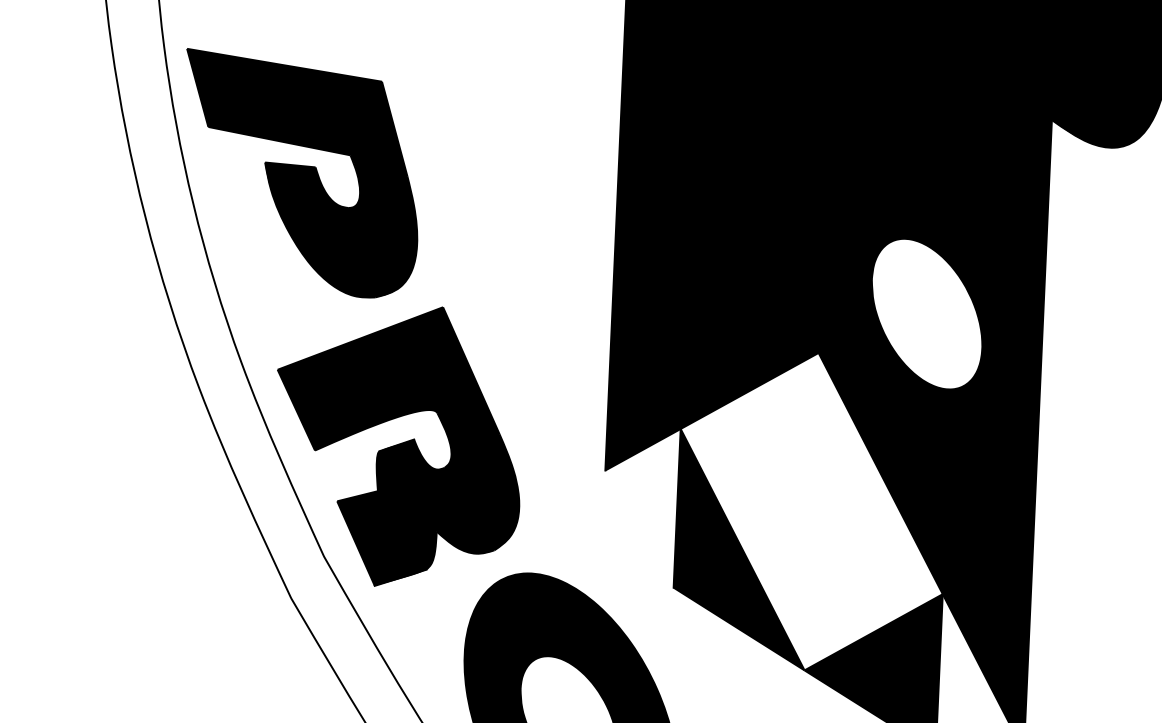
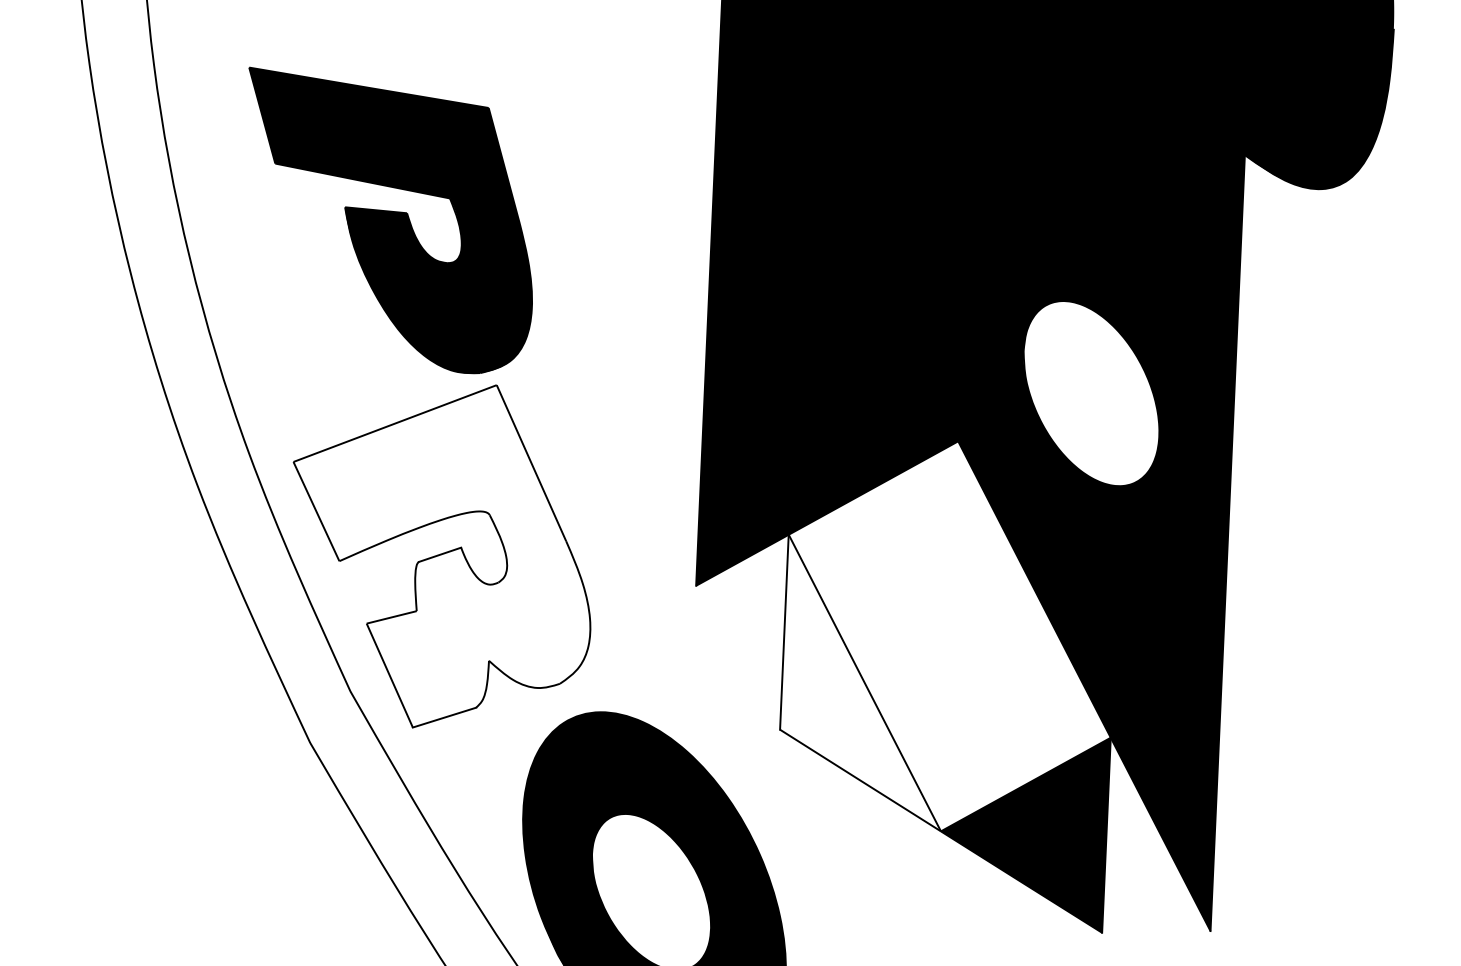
part: (302, 173) -> (390, 220), moved
fill: (398, 446) -> (441, 556), removed
fill: (739, 549) -> (860, 682), removed

